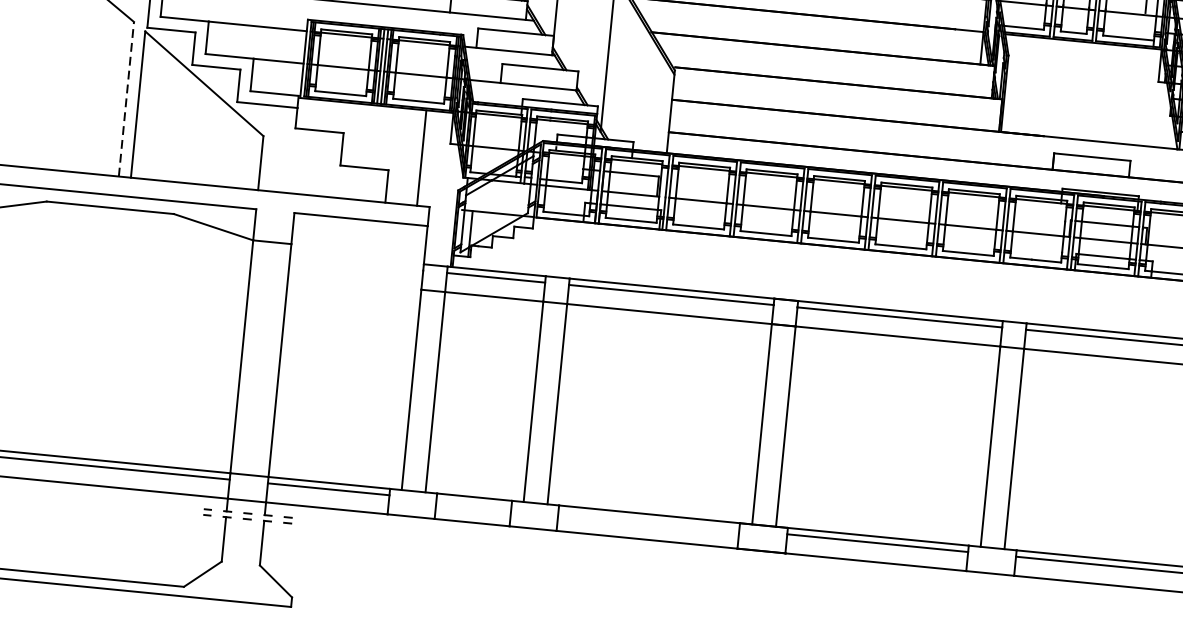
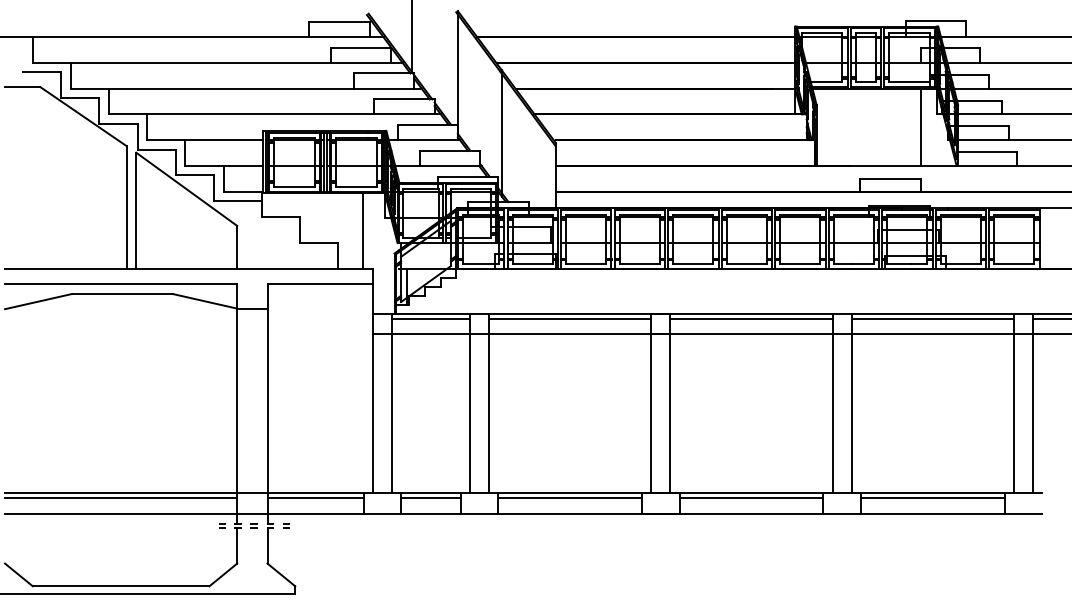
line: (1138, 95) -> (921, 126), added
line: (126, 98) -> (126, 206), dashed -> solid
line: (473, 503) -> (430, 498), added
line: (648, 520) -> (569, 498), added

